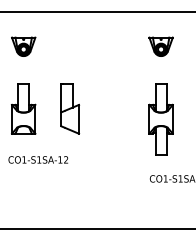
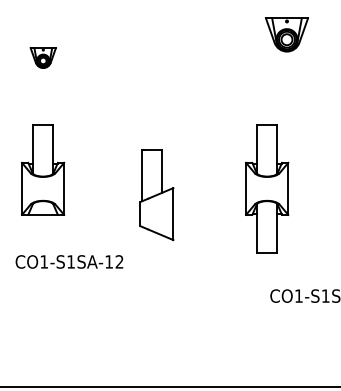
part: (23, 46) -> (42, 57), size x0.6
part: (160, 46) -> (285, 34), moved
part: (70, 108) -> (158, 194), moved
part: (160, 119) -> (266, 189), moved

